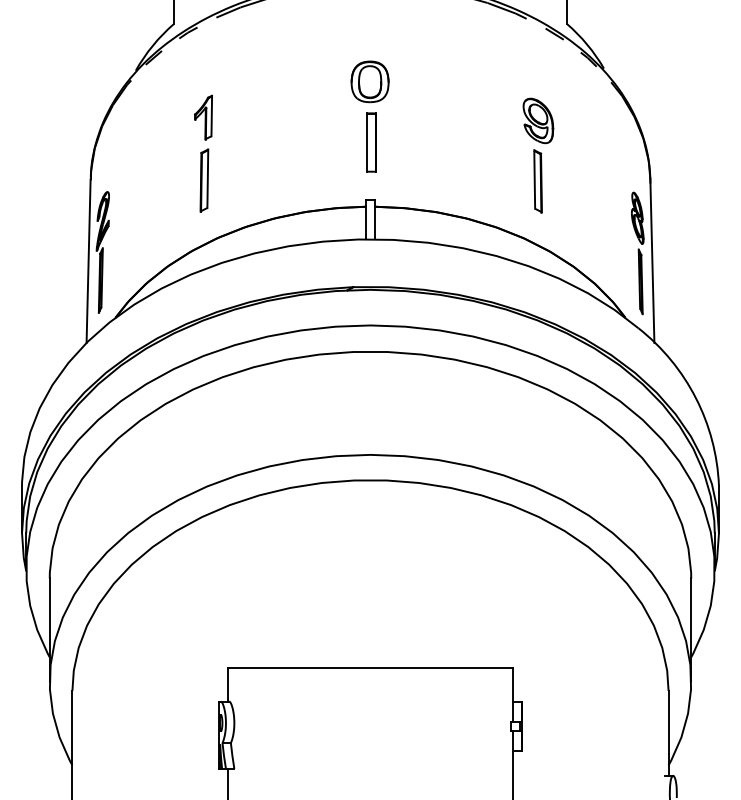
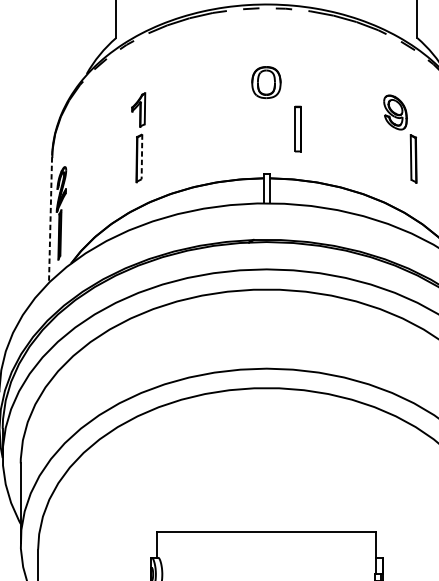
part: (371, 142) -> (298, 129), moved
line: (207, 179) -> (141, 157), solid -> dashed
part: (537, 181) -> (413, 158), moved
line: (88, 261) -> (50, 220), solid -> dashed

